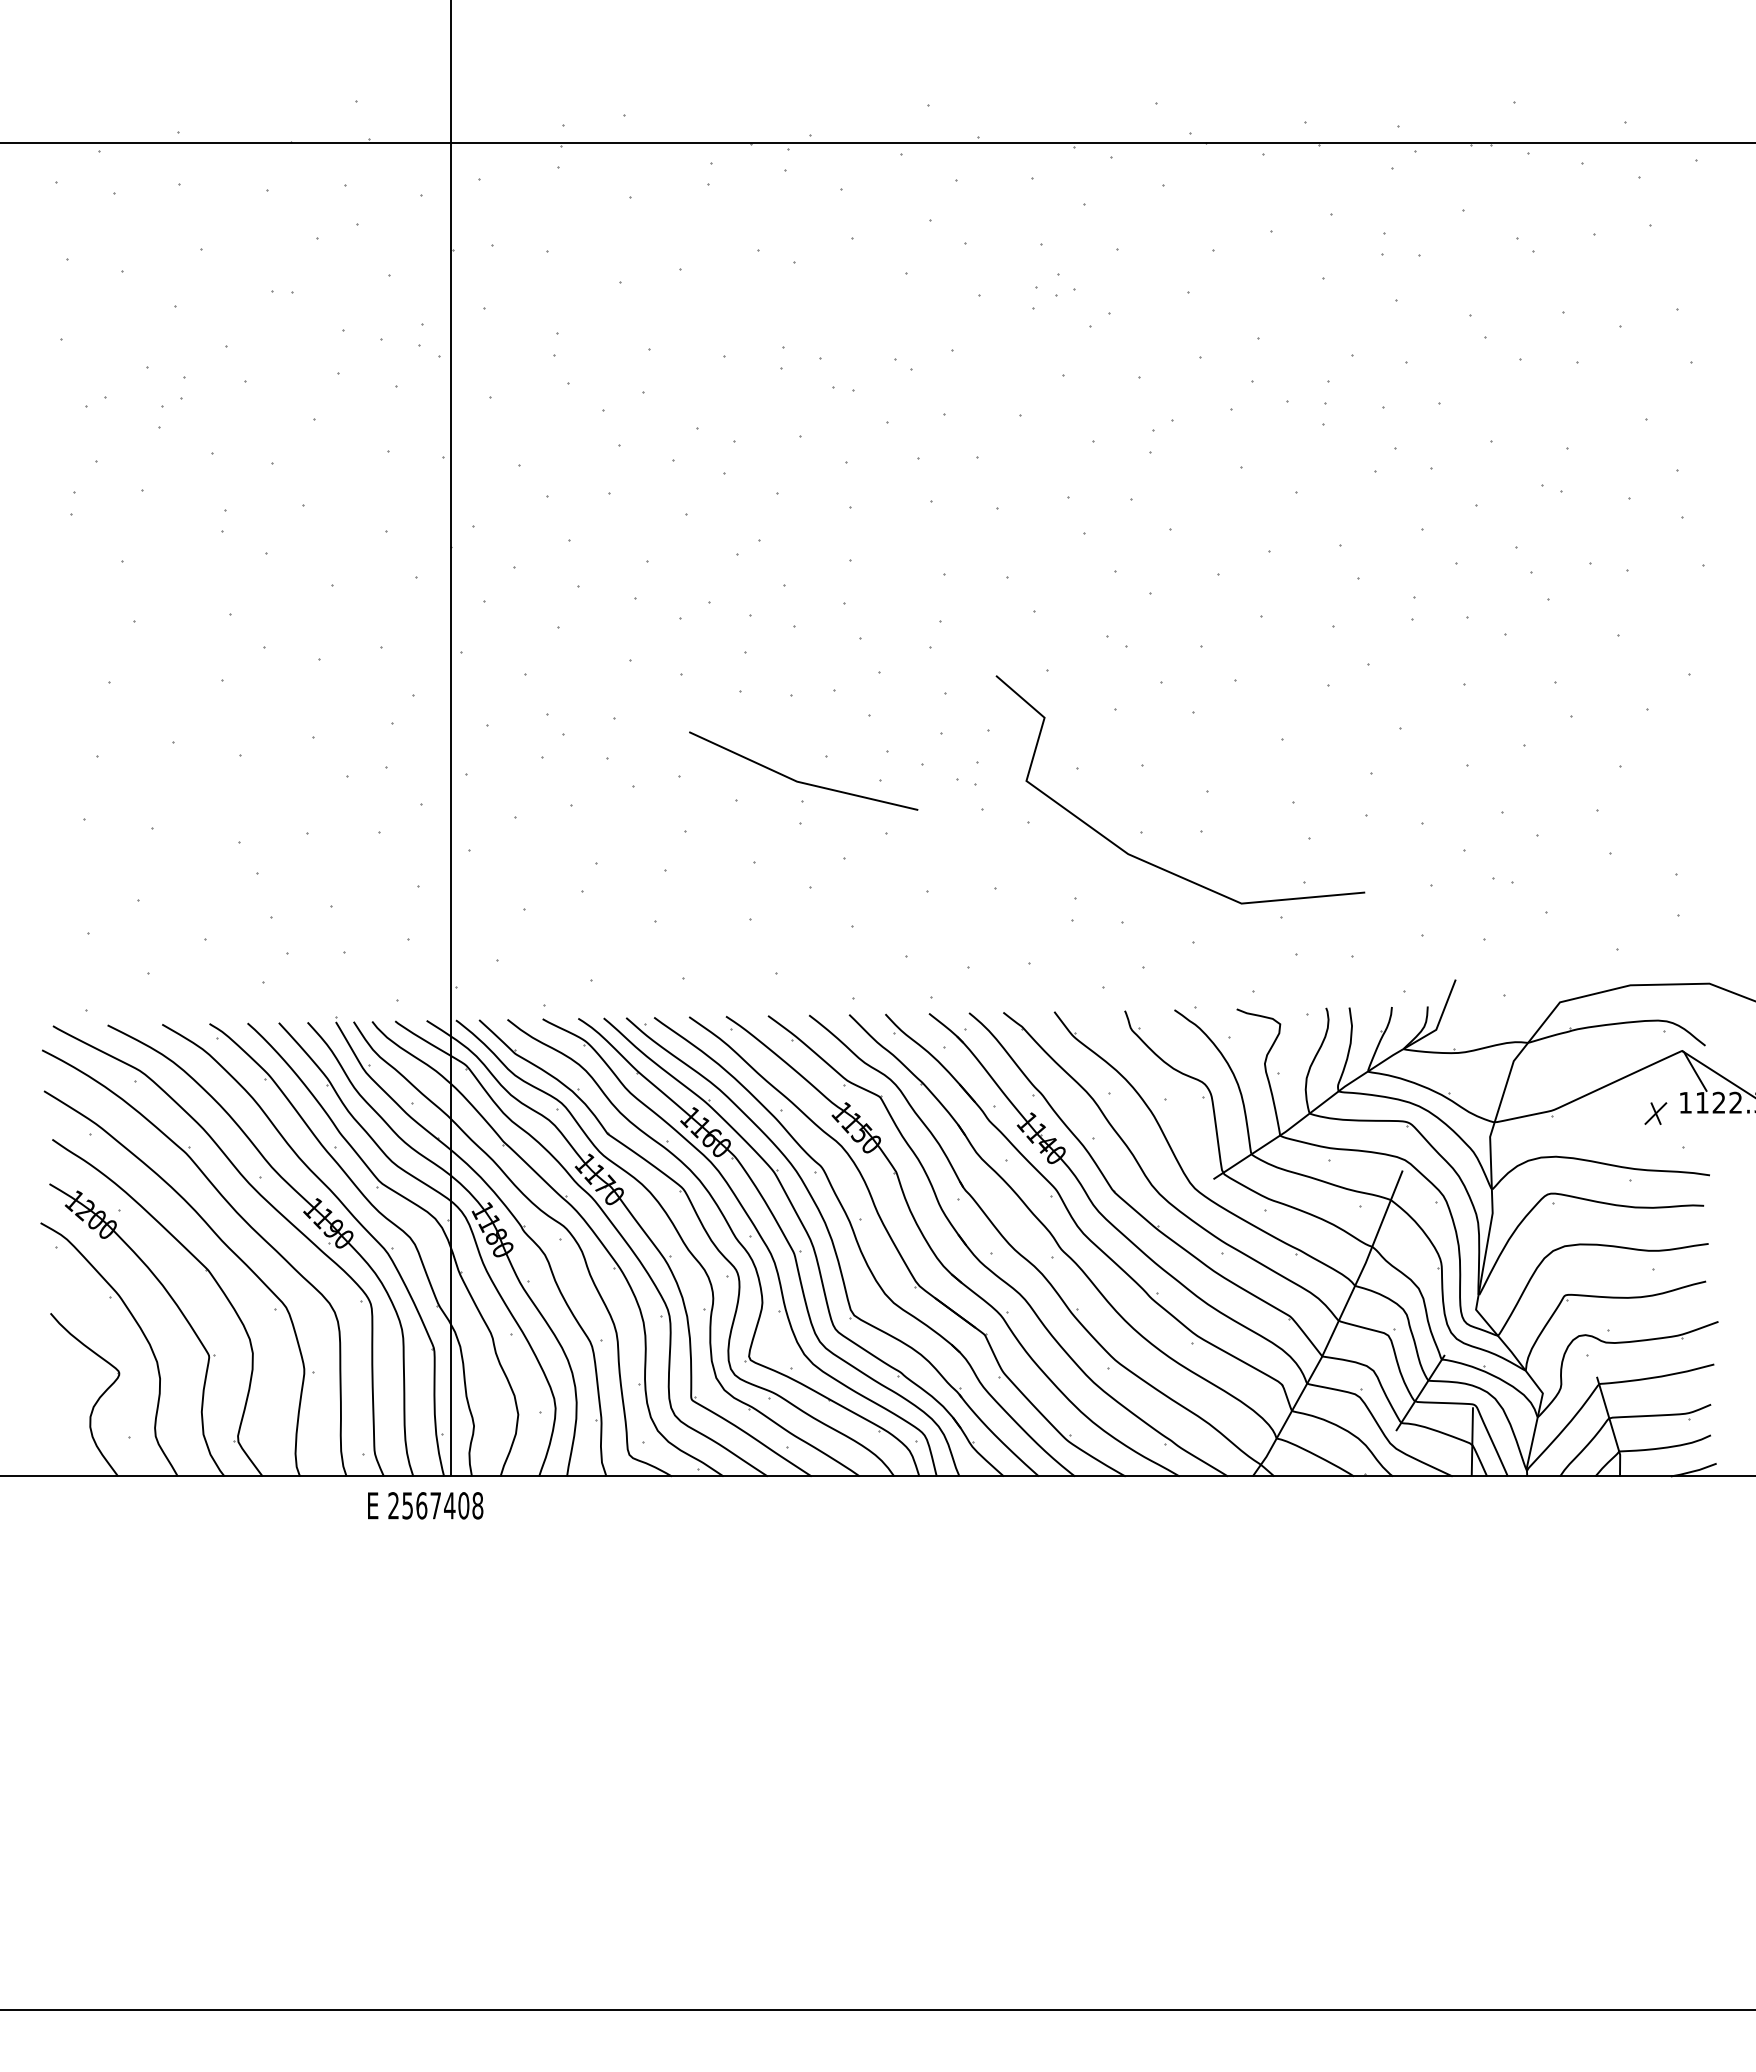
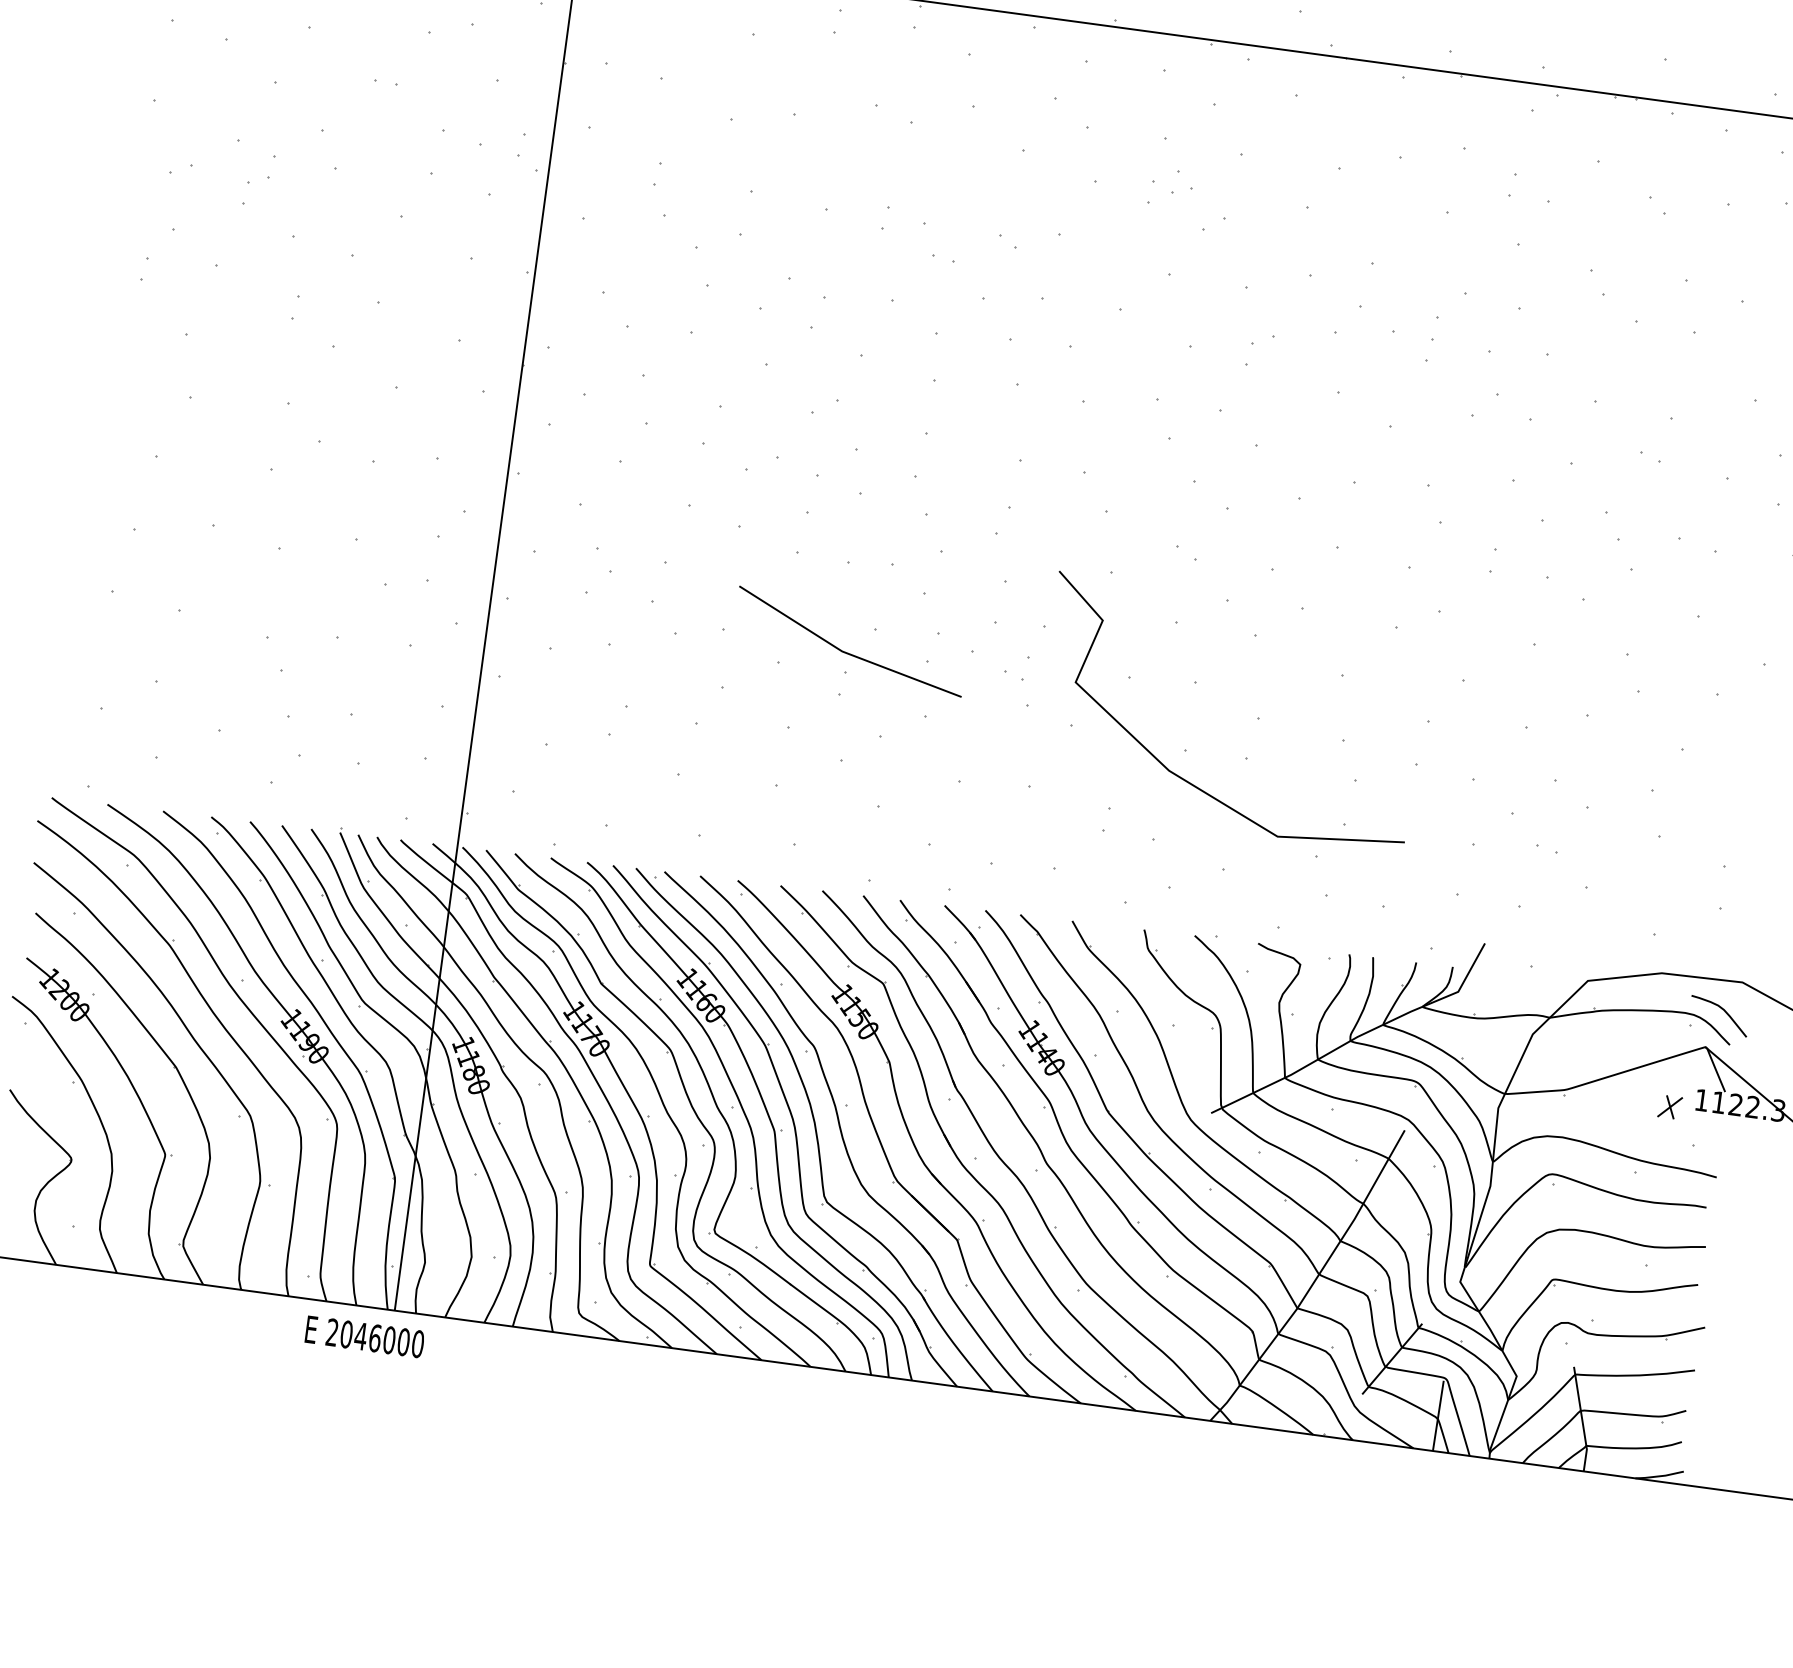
curve: (1695, 1014) -> (1724, 1011), added
text: (442, 1505) -> (382, 1338), 2567408 -> 2046000

